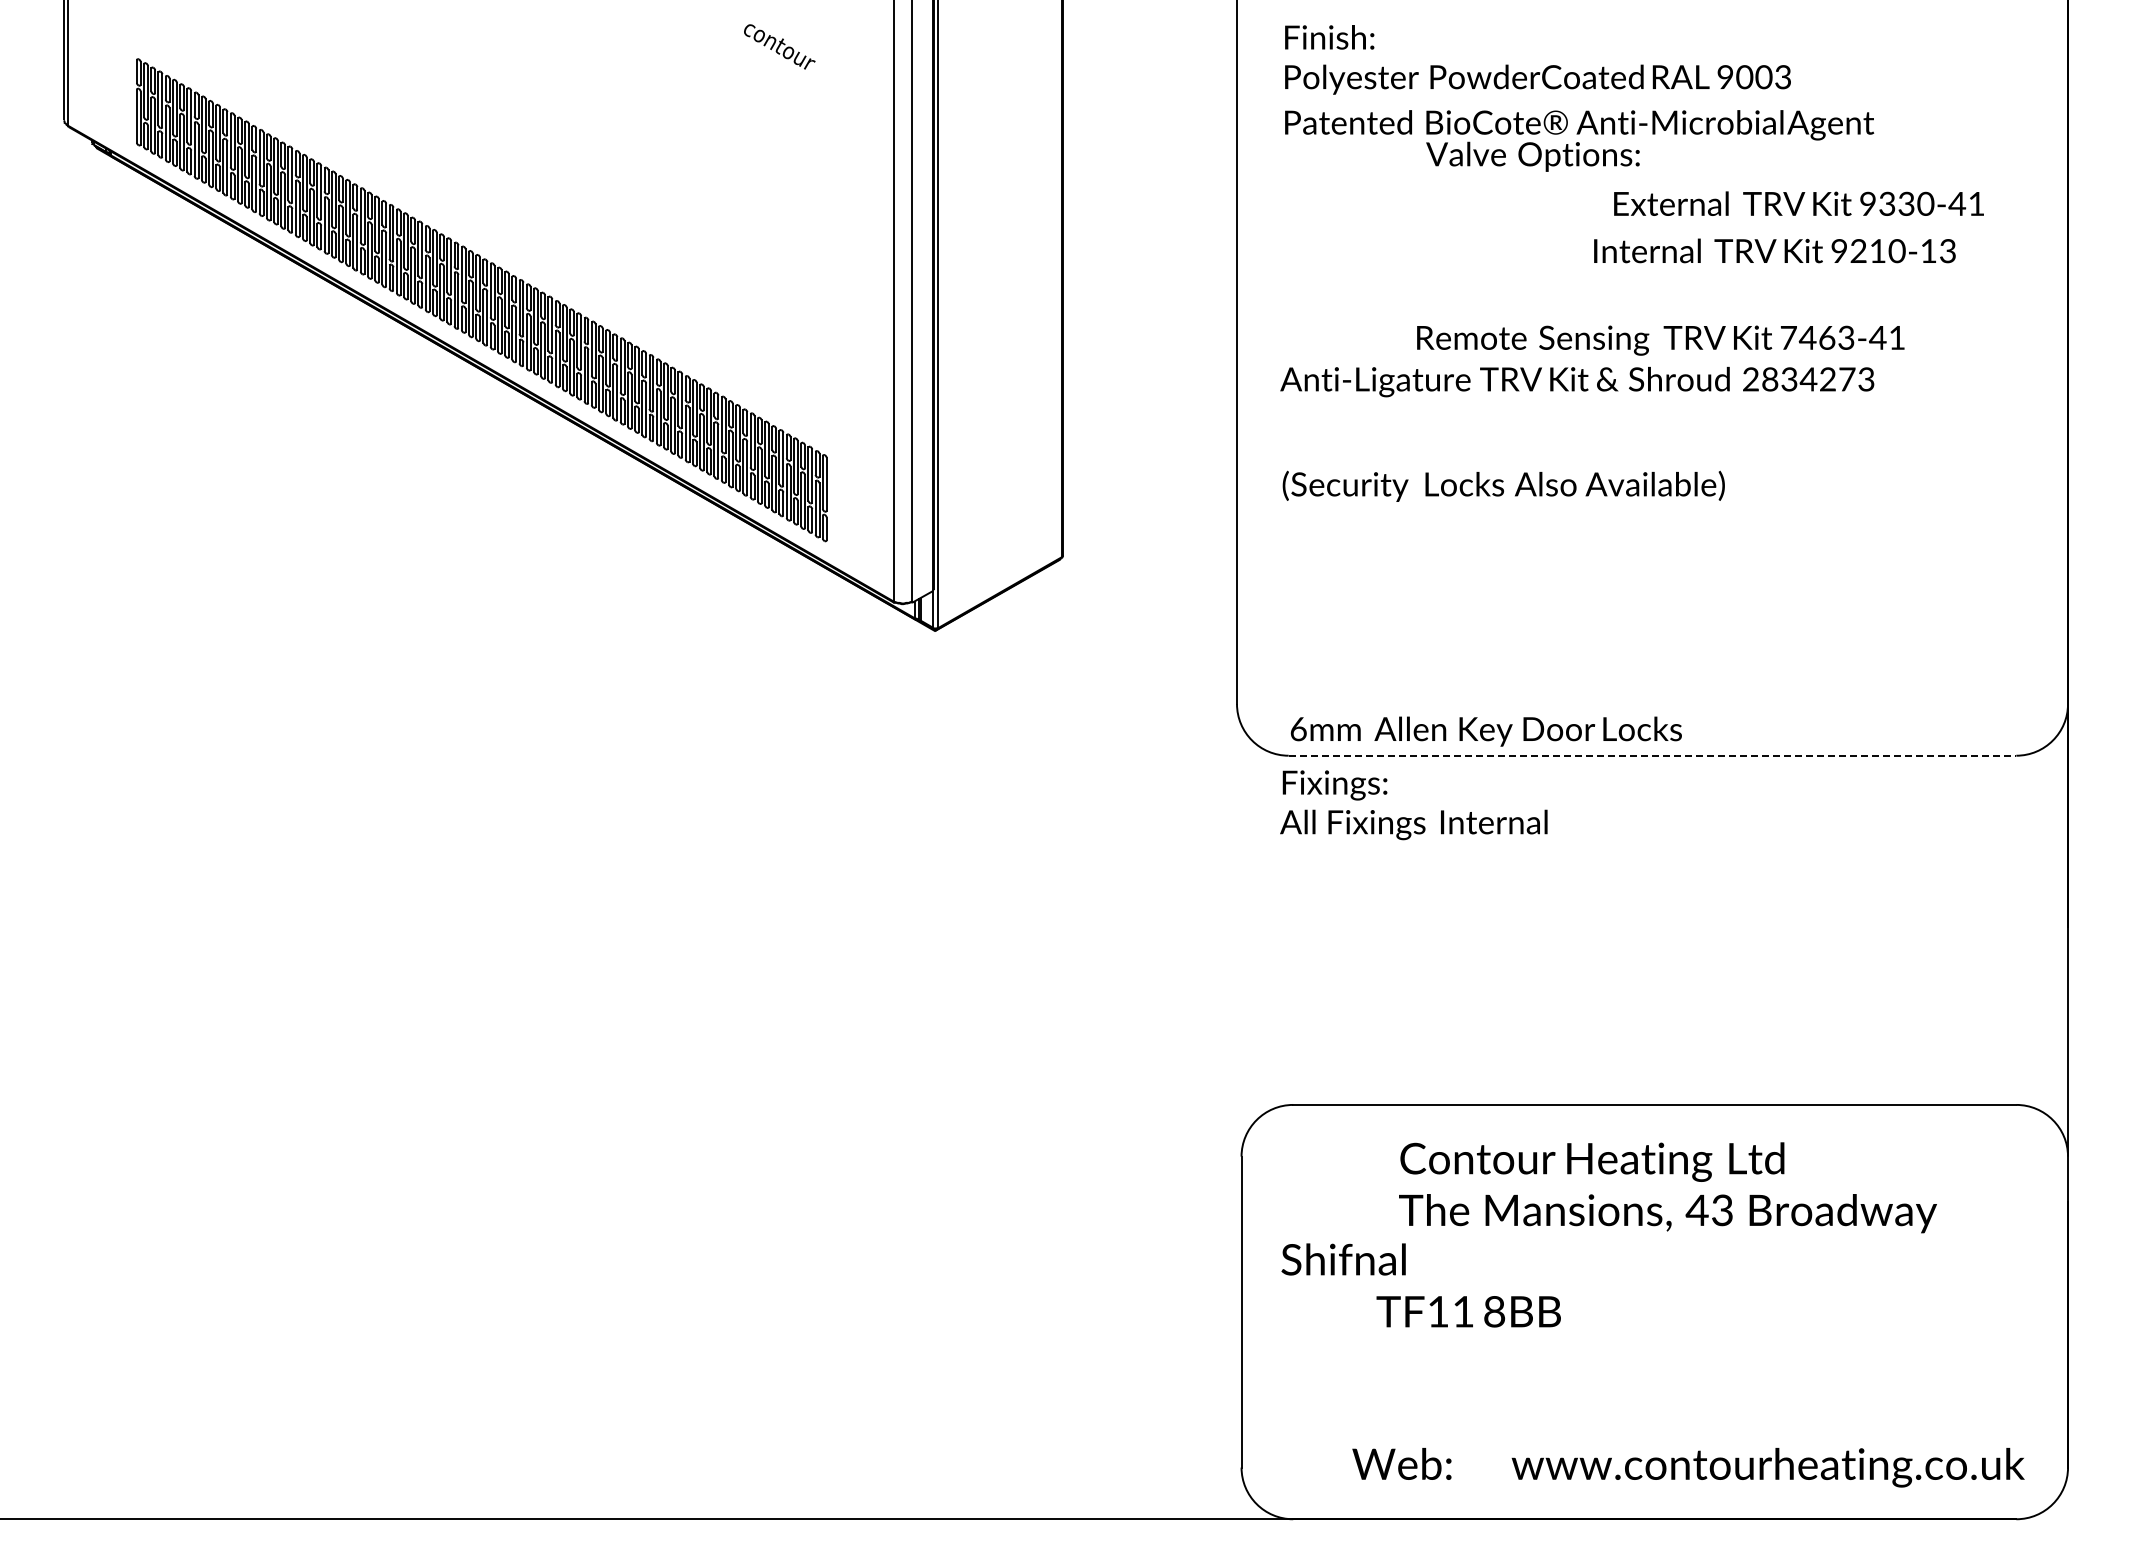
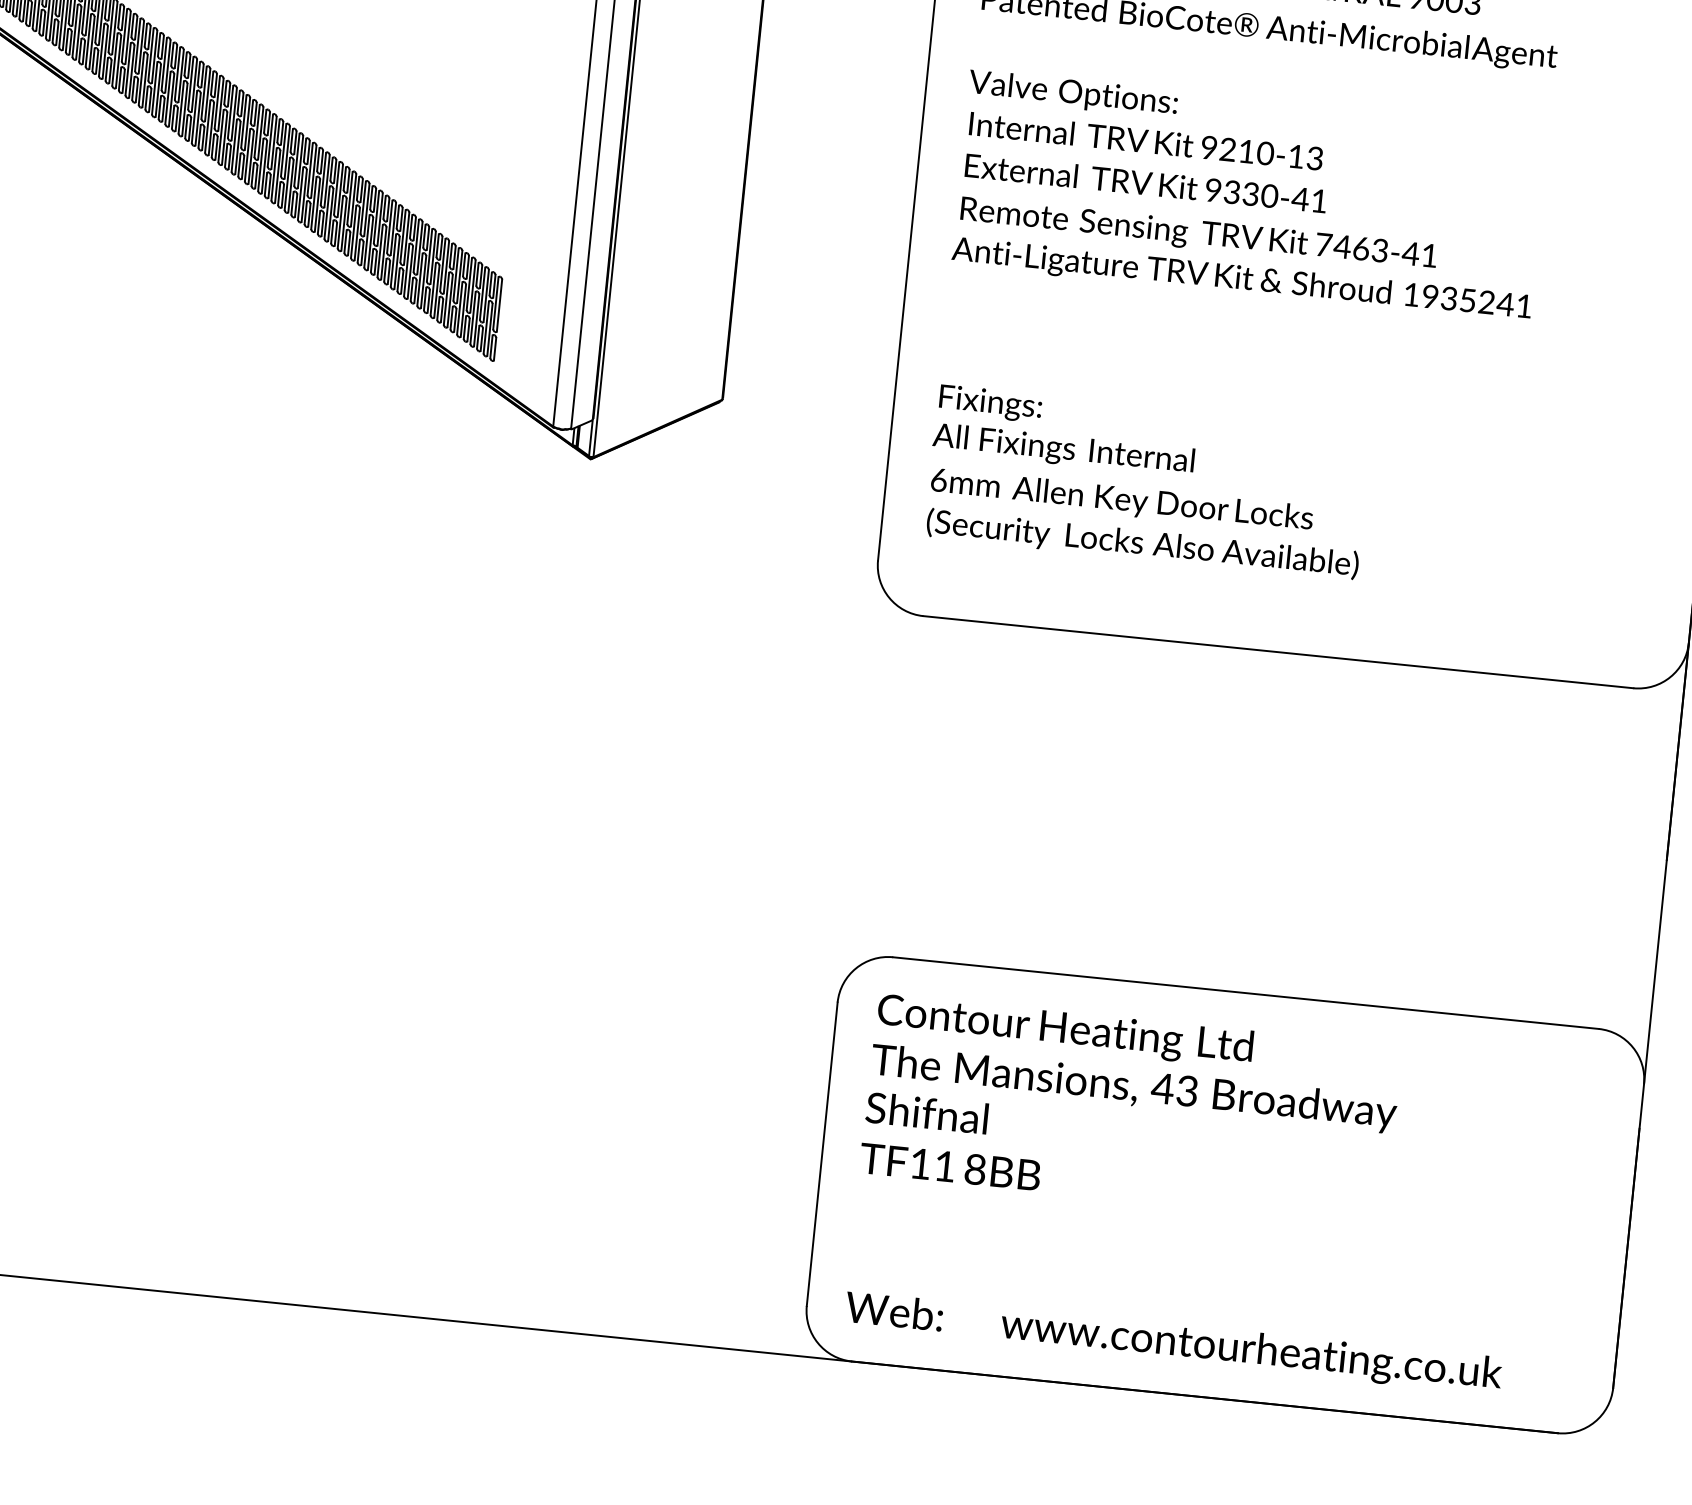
text: (1532, 156) -> (1072, 93), moved
text: (1798, 203) -> (1145, 183), moved
text: (1774, 250) -> (1145, 140), moved
text: (1660, 340) -> (1198, 234), moved
text: (1808, 379) -> (1467, 300), 2834273 -> 1935241
text: (1503, 485) -> (1142, 543), moved
text: (1485, 731) -> (1121, 500), moved
line: (1652, 755) -> (1278, 651), dashed -> solid
text: (1413, 805) -> (1065, 431), moved
text: (1667, 1187) -> (1136, 1063), moved
text: (1468, 1311) -> (950, 1166), moved
text: (1688, 1467) -> (1173, 1343), moved

